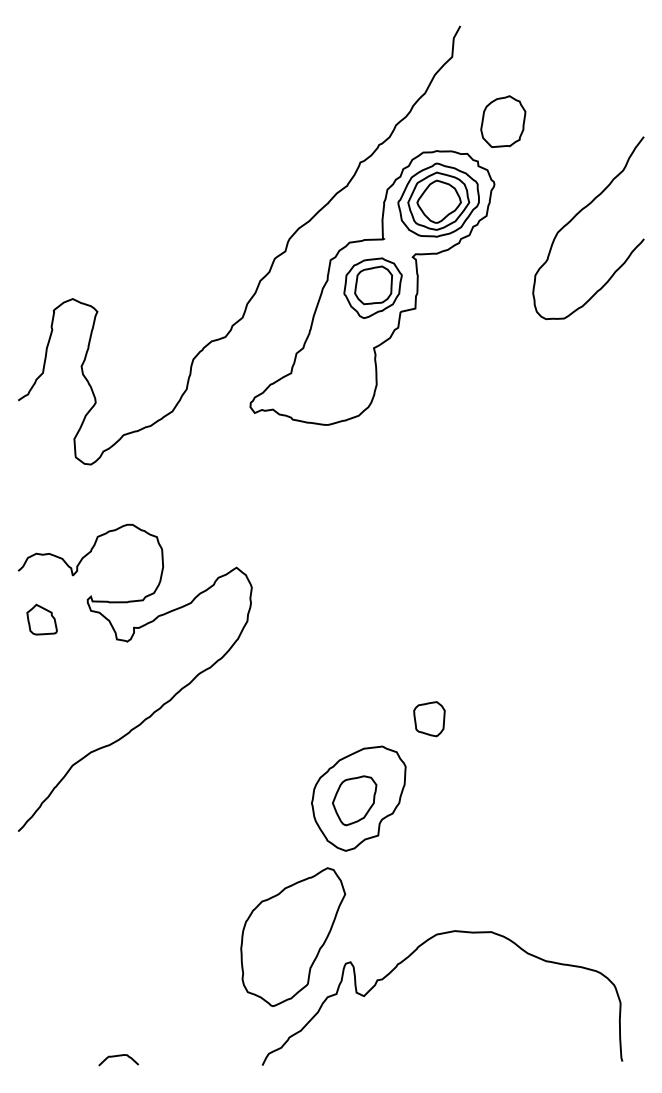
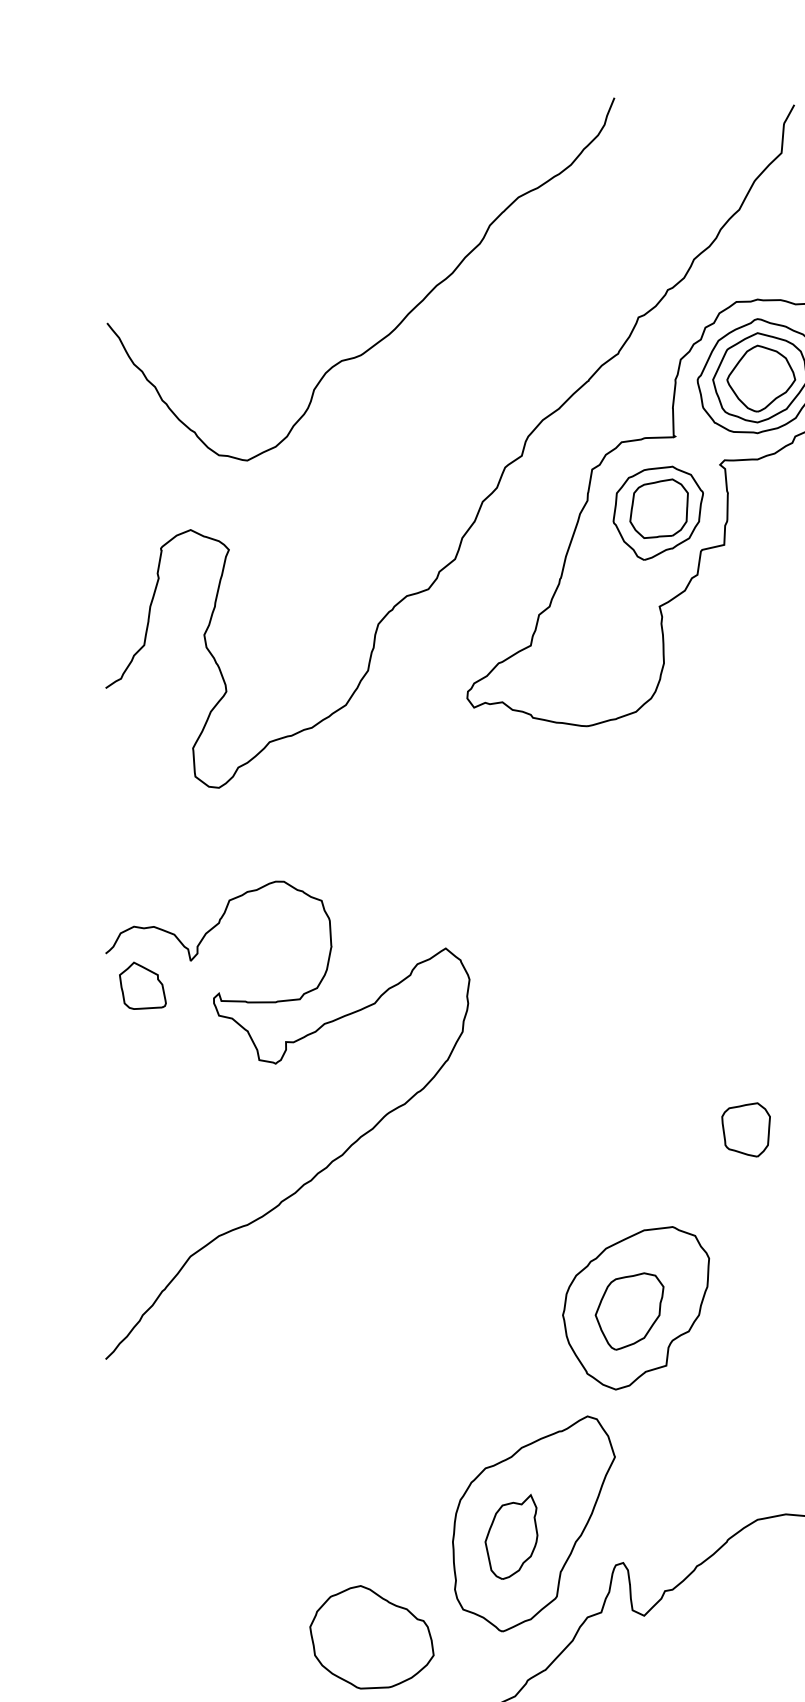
curve: (207, 164) -> (400, 320), added
part: (41, 619) -> (141, 985), moved
part: (429, 719) -> (746, 1130), moved
part: (278, 945) -> (511, 1536), added
part: (188, 1009) -> (370, 1636), added

